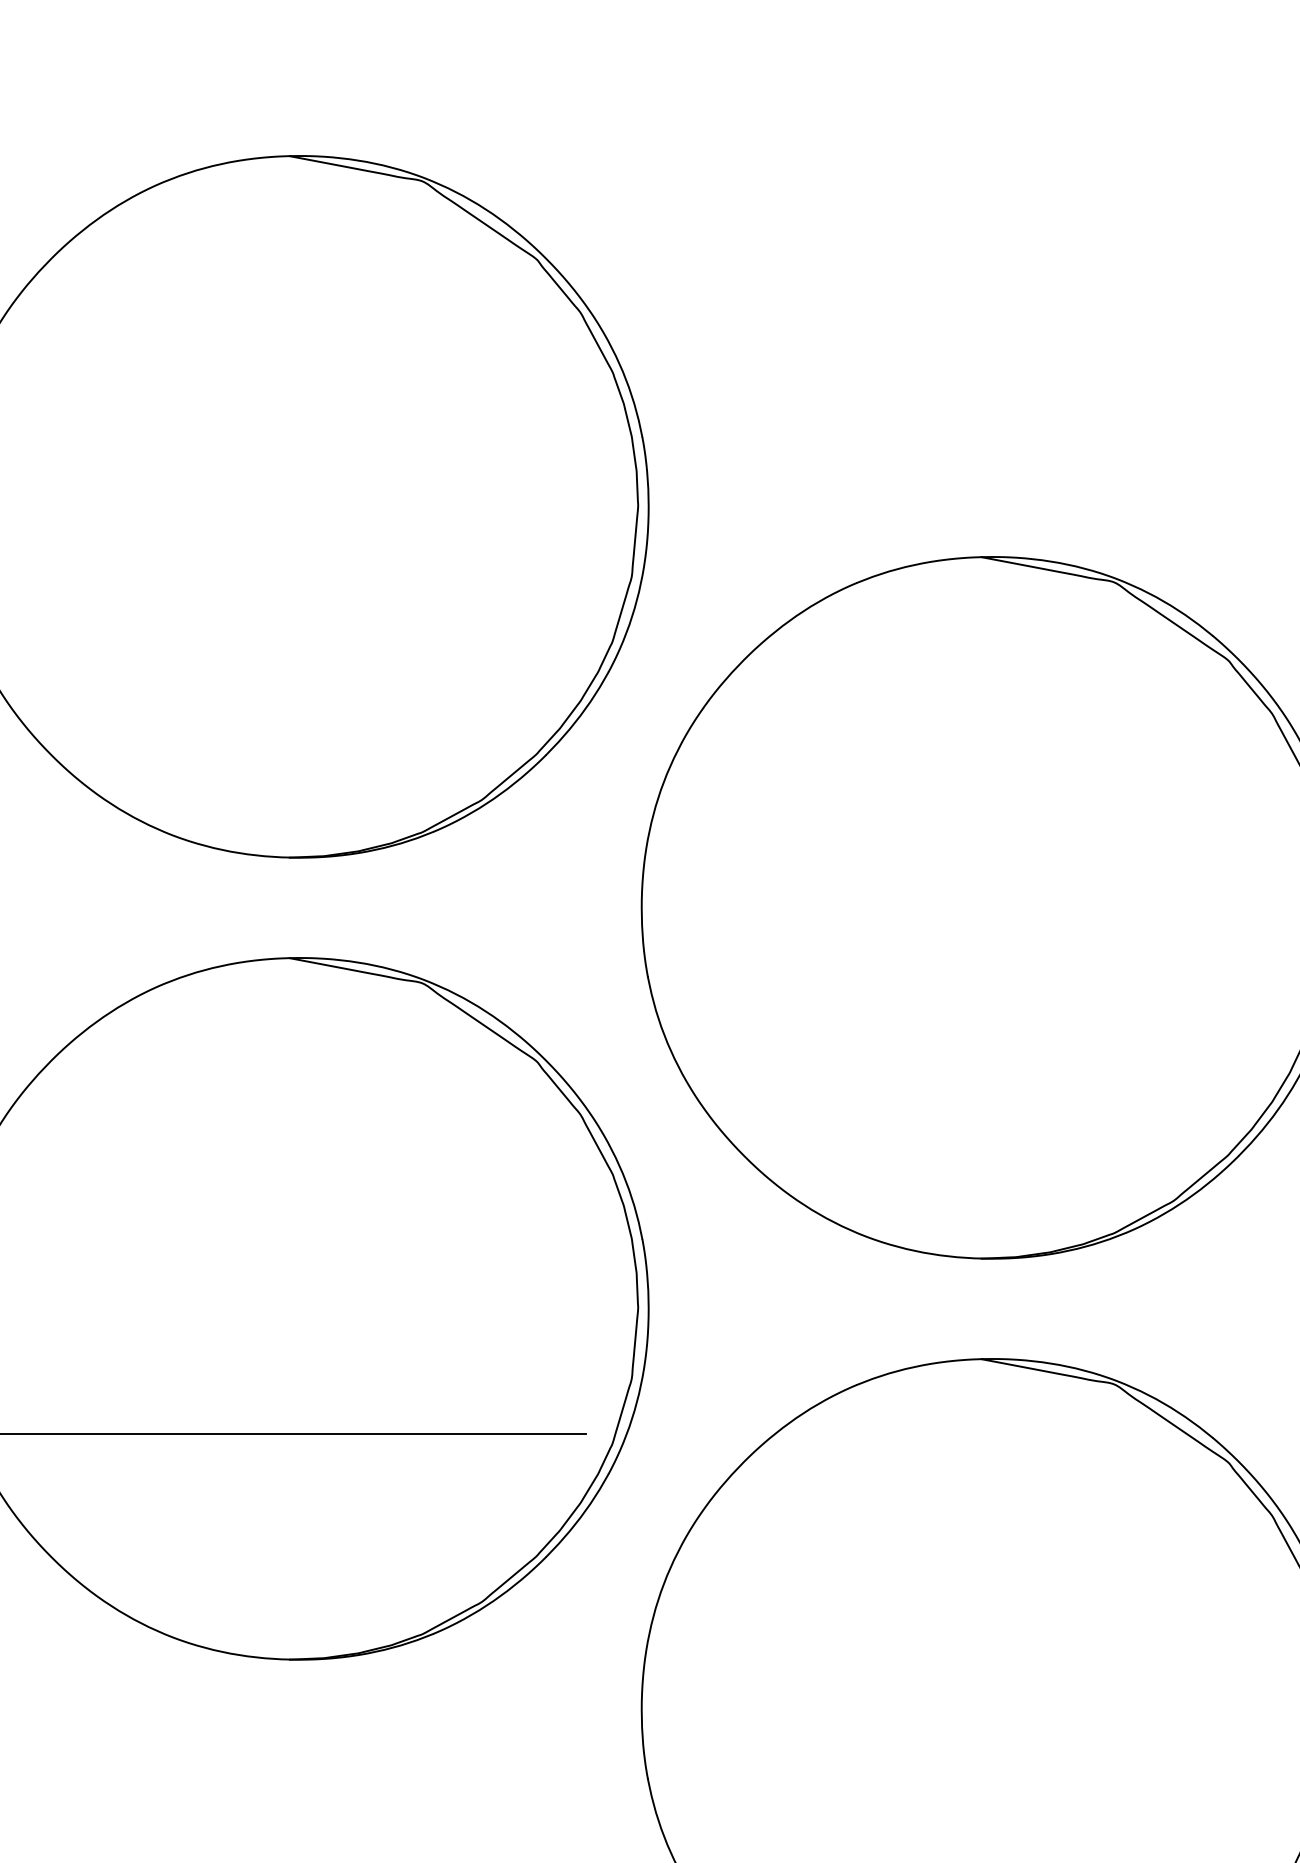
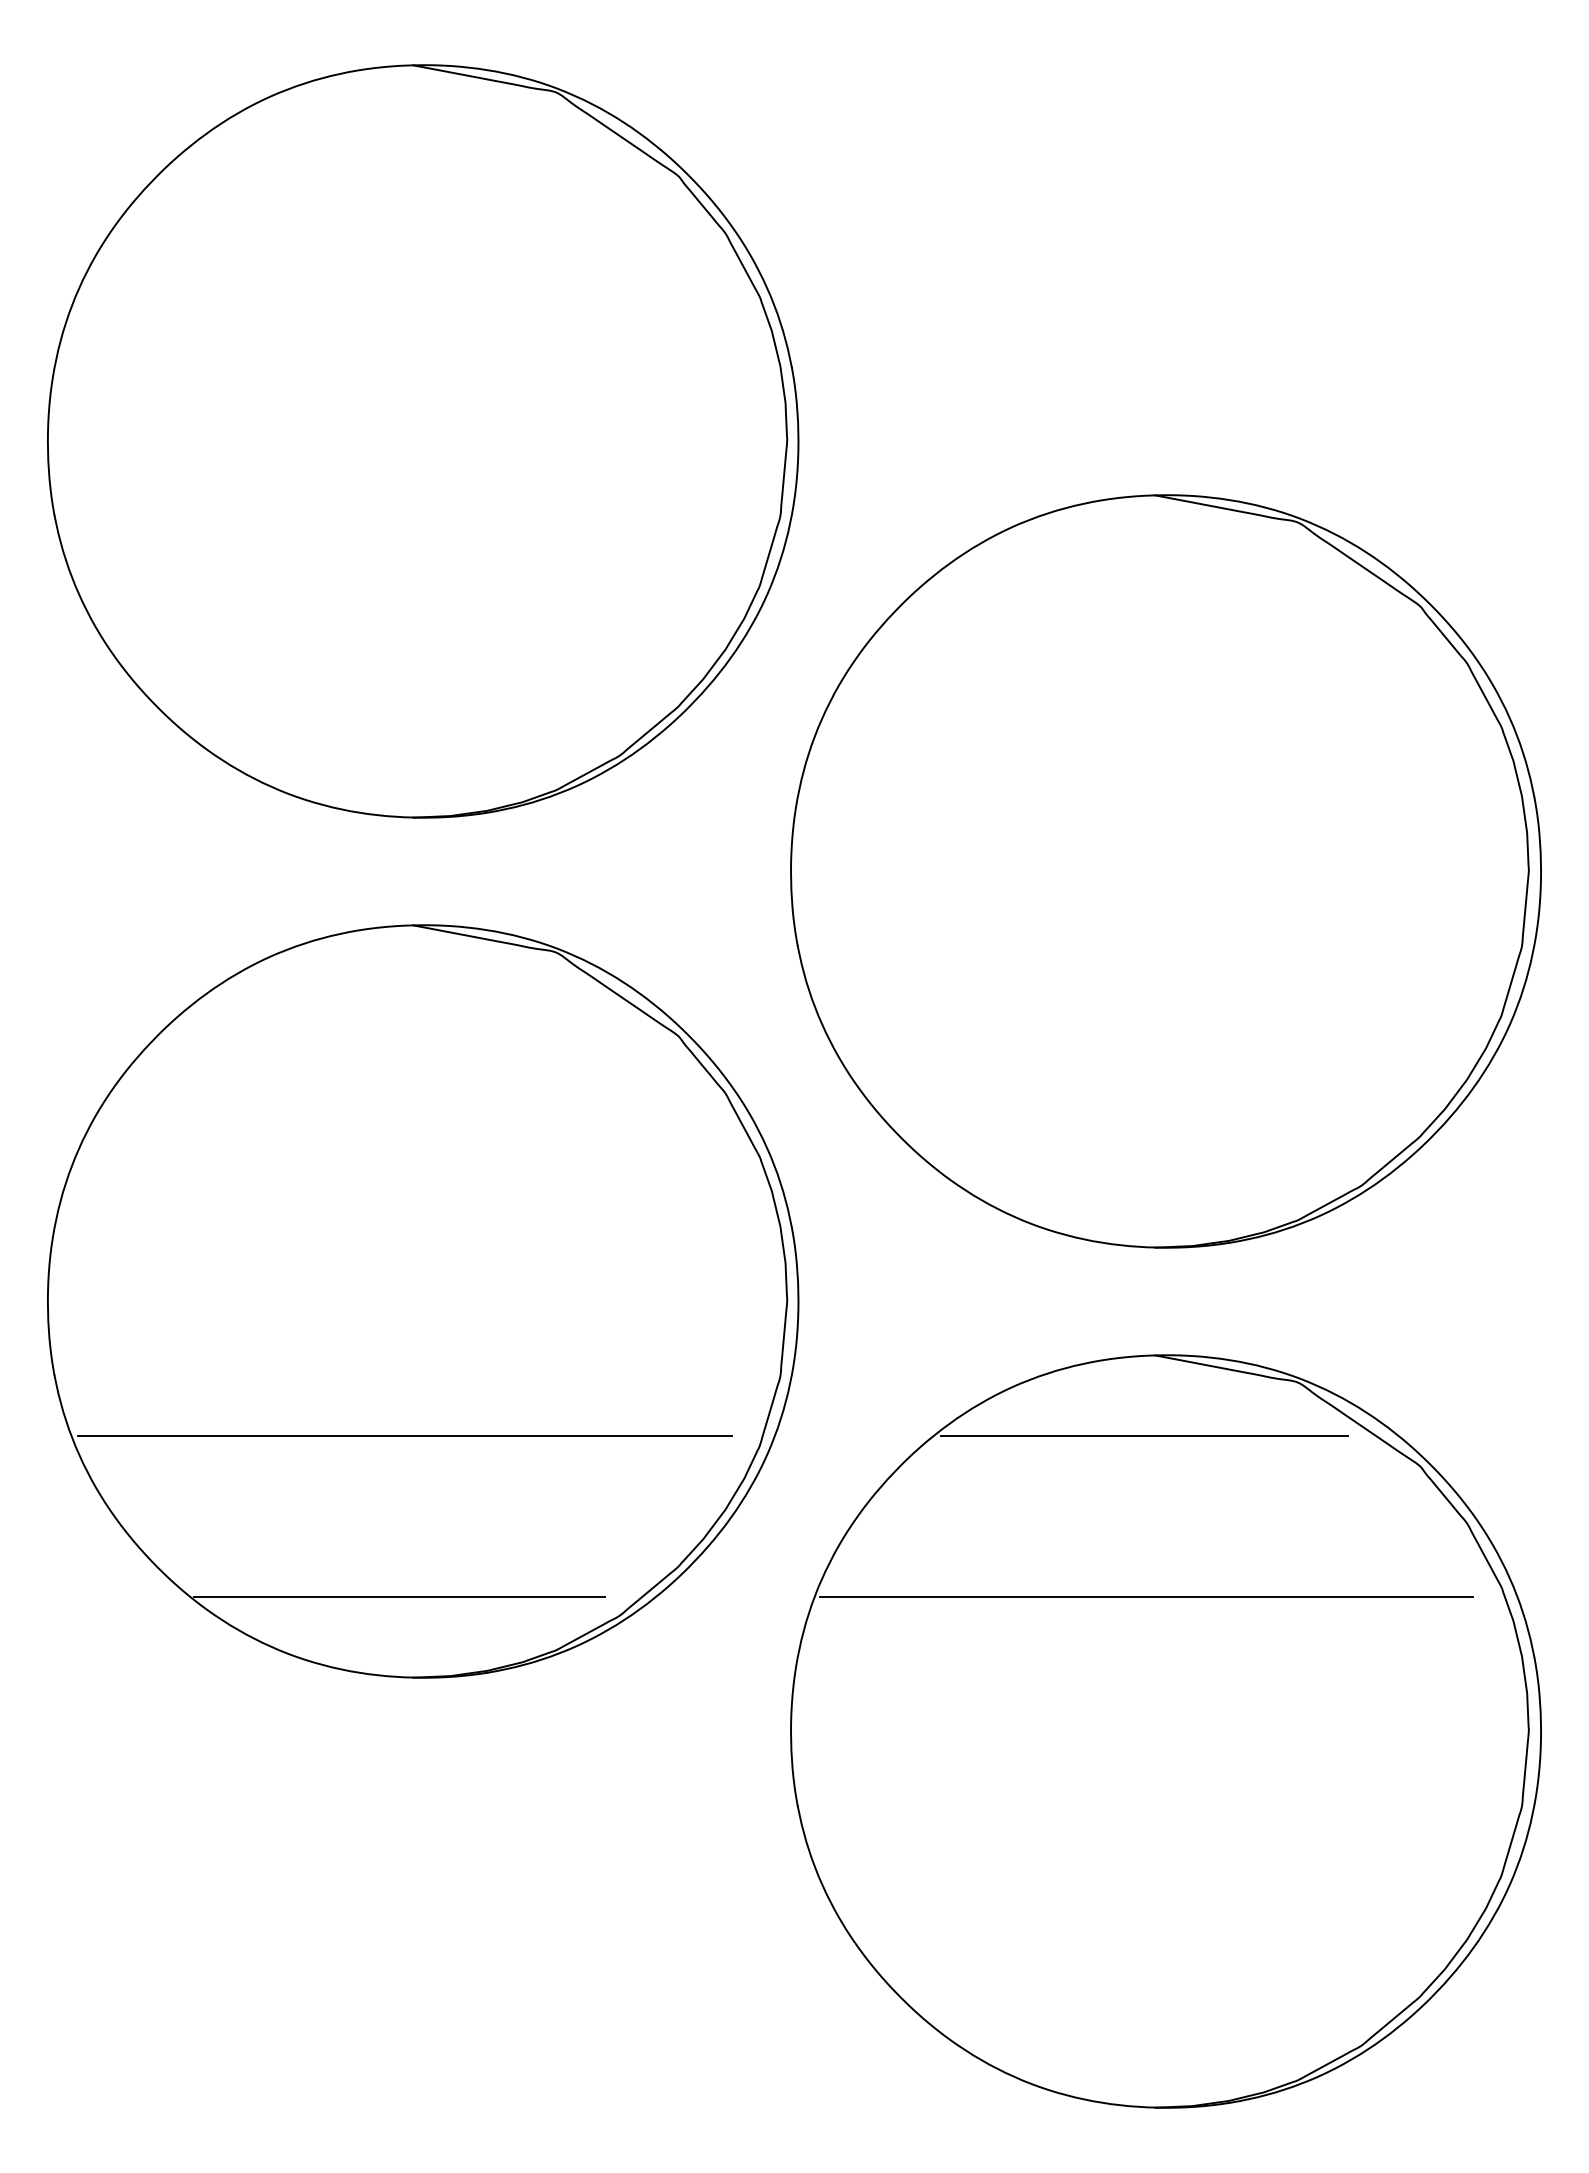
line: (971, 1433) -> (1144, 1435), added
line: (276, 1584) -> (399, 1597), added
line: (973, 1584) -> (1146, 1597), added

